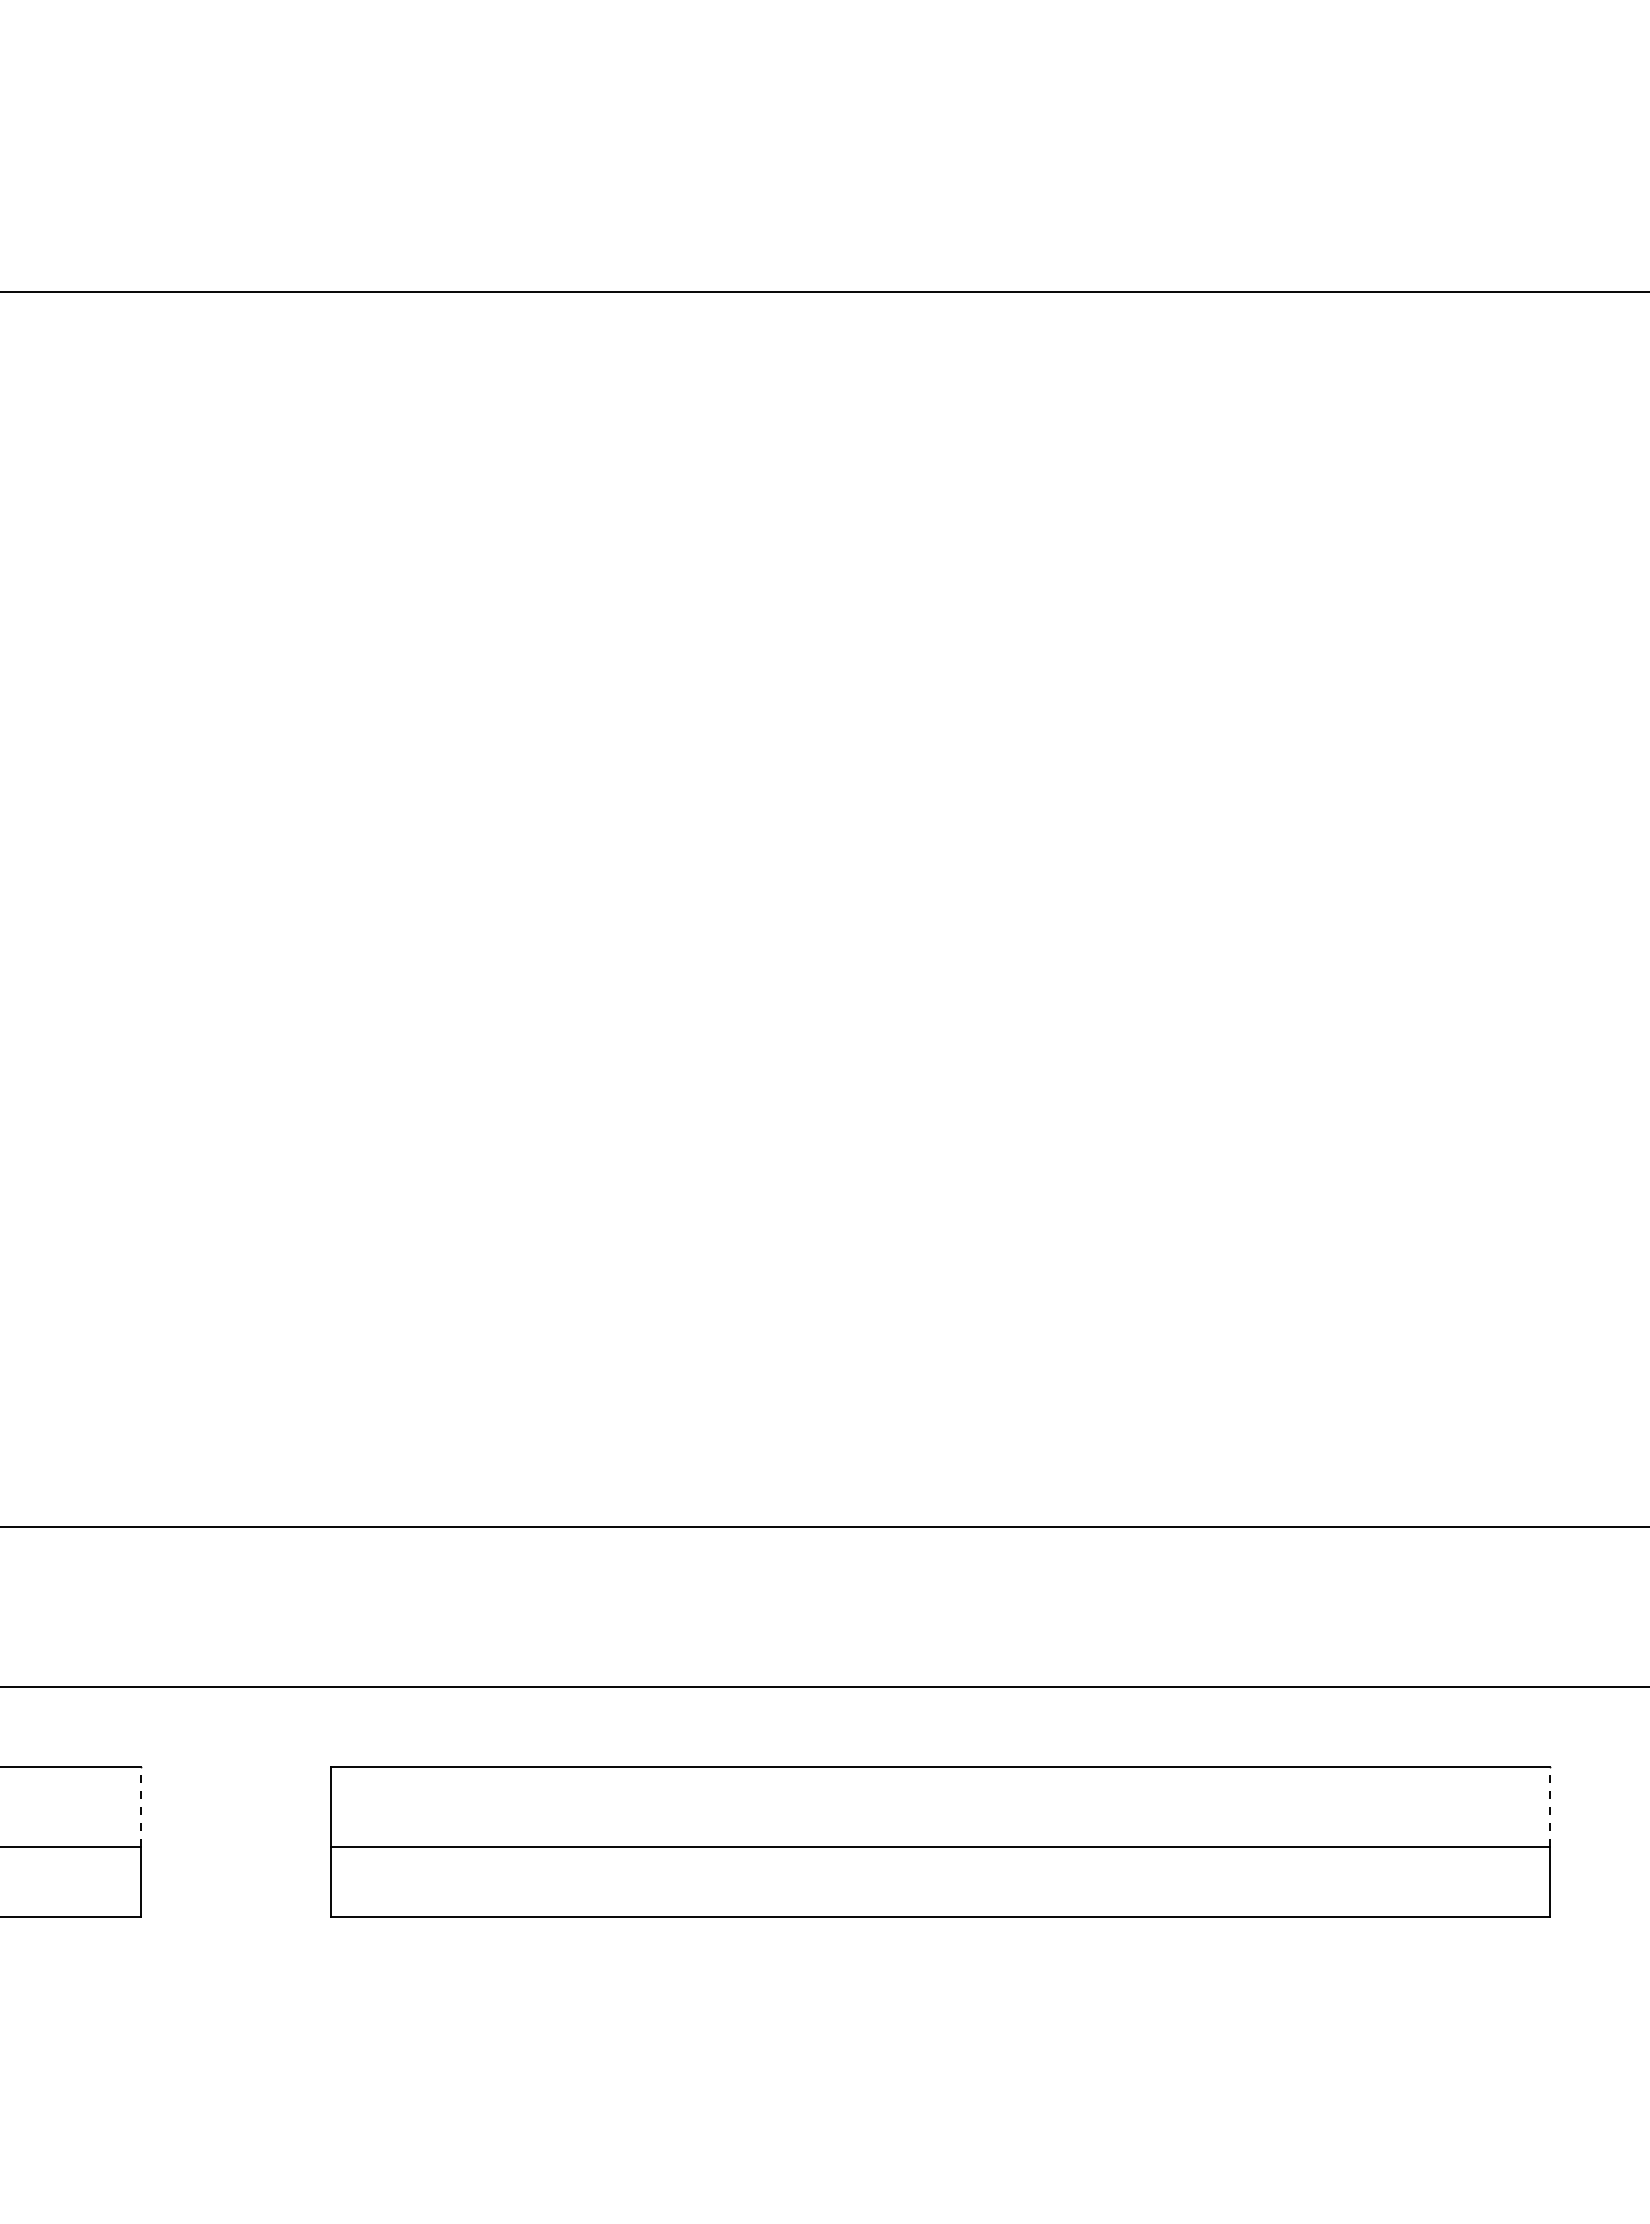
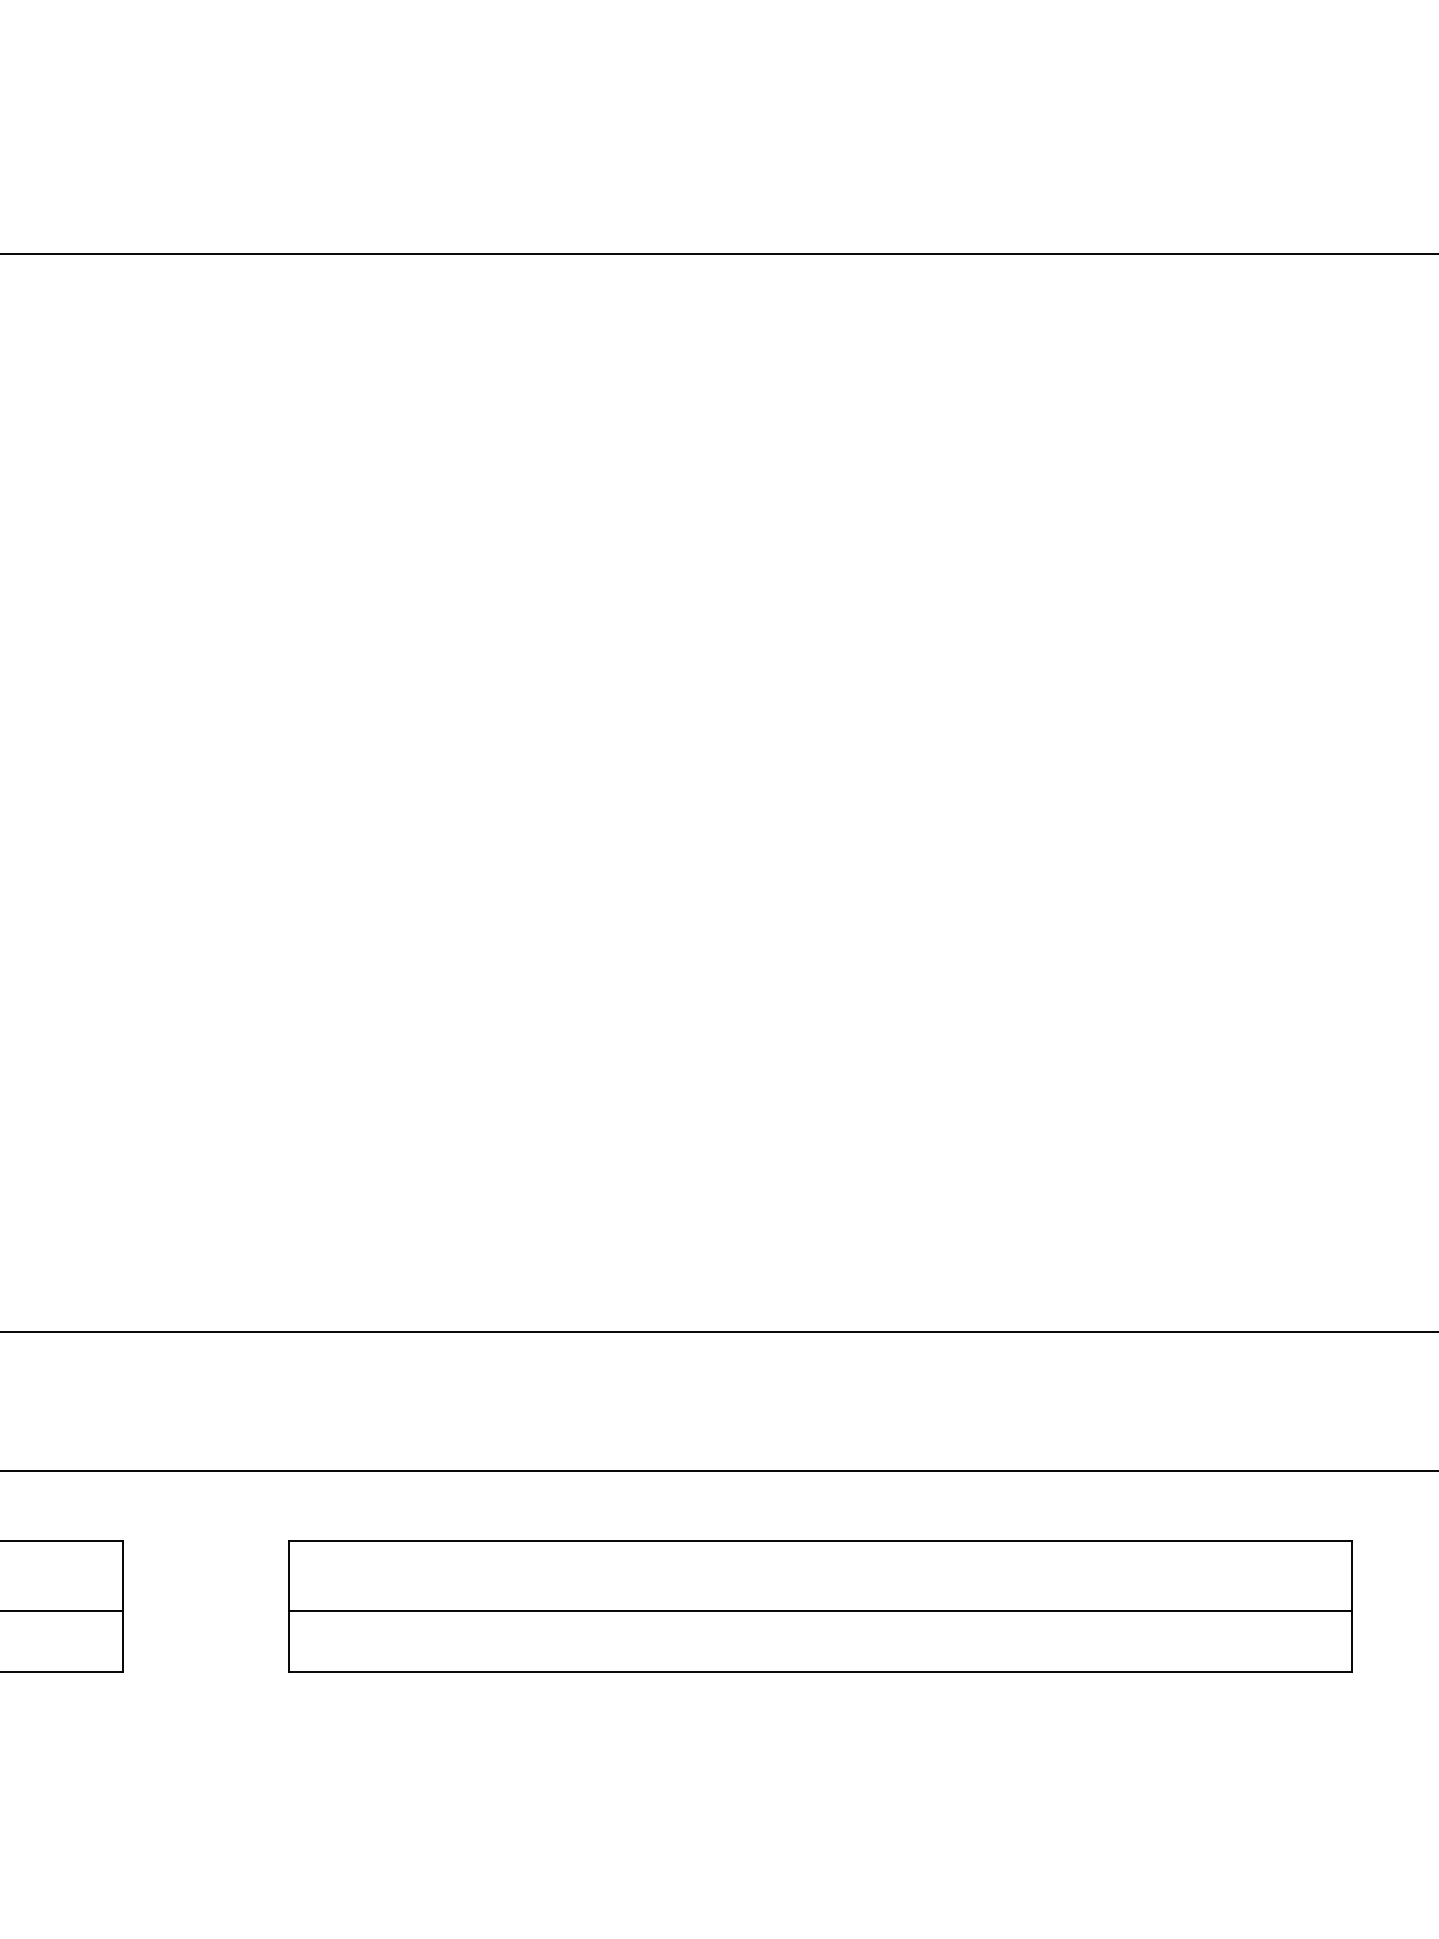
line: (140, 1807) -> (122, 1576), dashed -> solid
line: (1550, 1807) -> (1352, 1576), dashed -> solid

